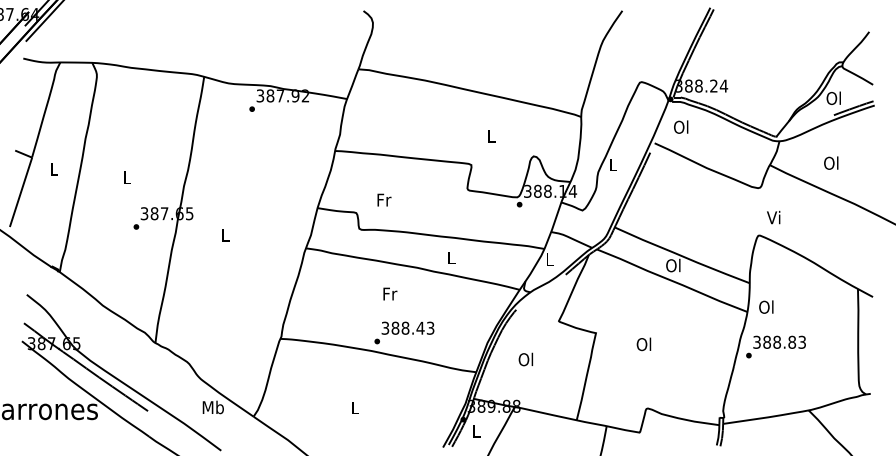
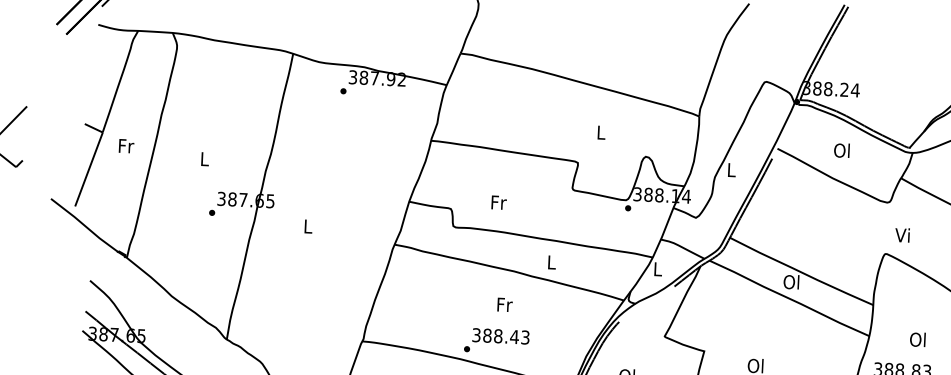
text: (681, 126) -> (842, 149), moved
text: (54, 168) -> (126, 145), L -> Fr
text: (384, 199) -> (499, 202), moved
text: (390, 293) -> (505, 304), moved
text: (766, 306) -> (918, 338), moved

